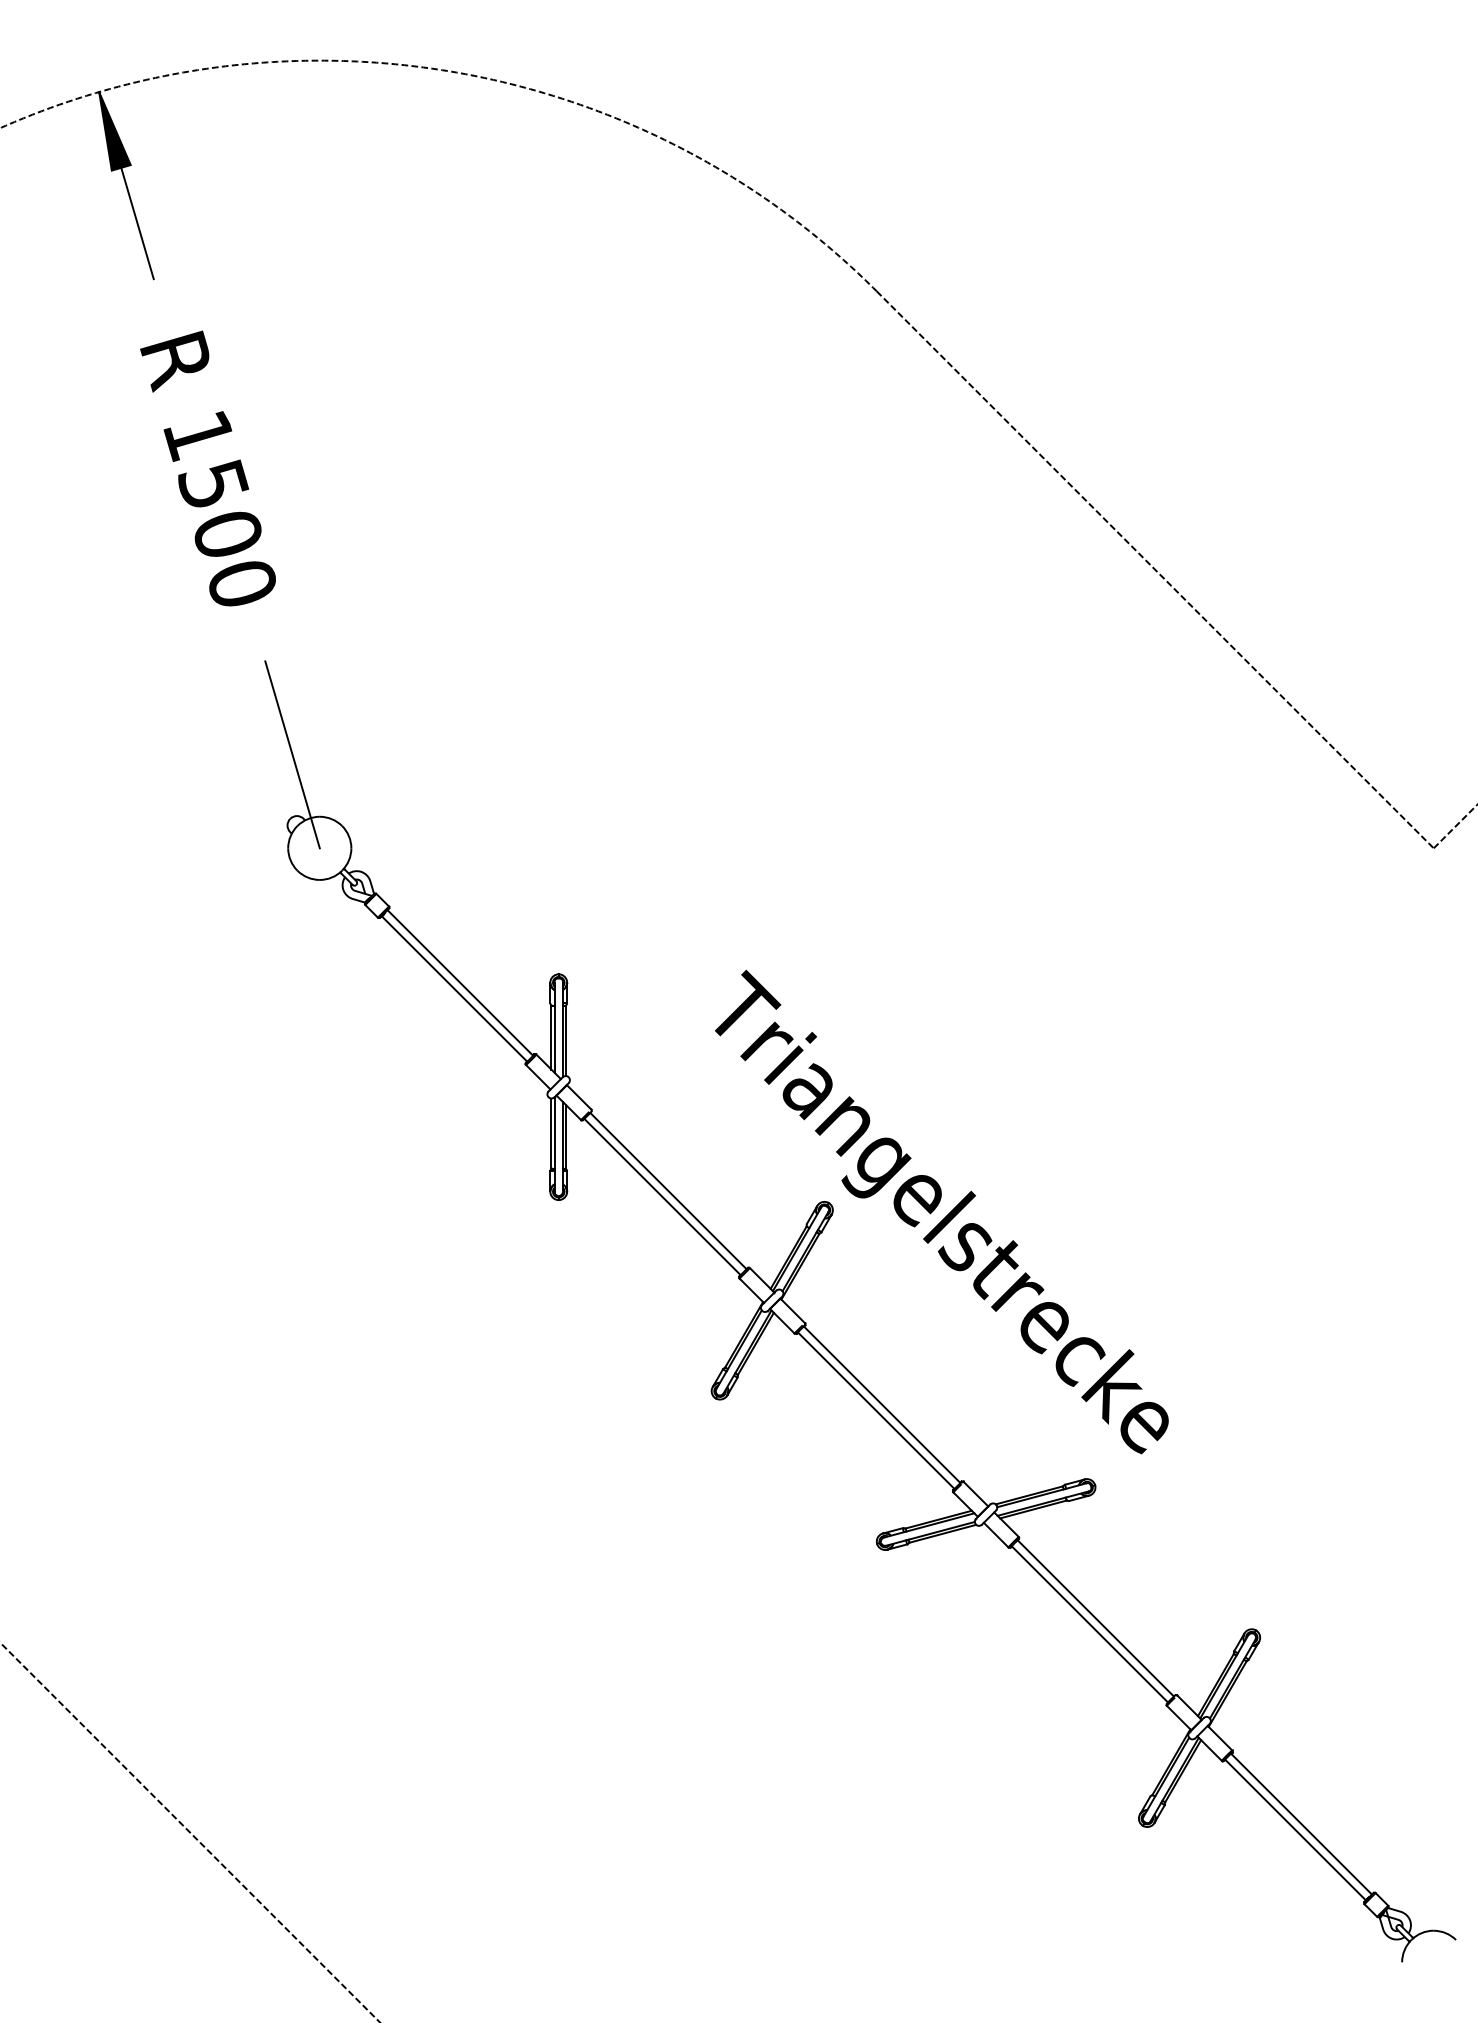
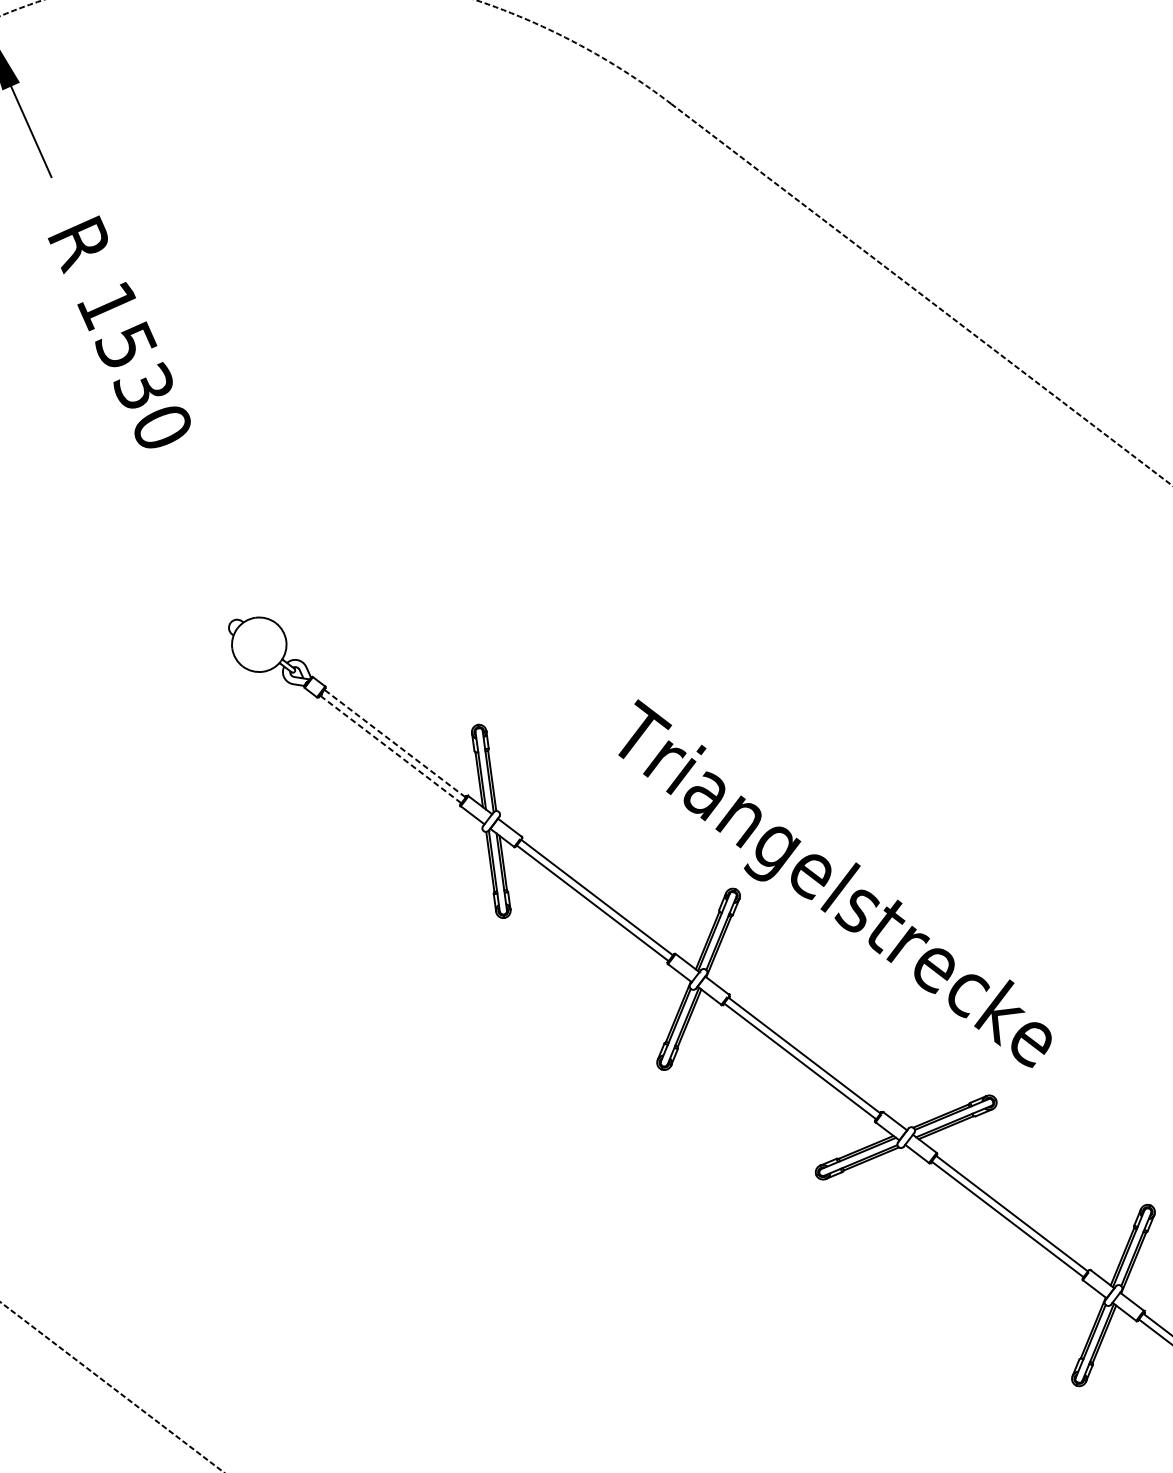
text: (227, 532) -> (143, 385), 1500 -> 1530
line: (292, 754) -> (225, 567), removed
line: (460, 982) -> (395, 743), solid -> dashed
line: (454, 988) -> (390, 749), solid -> dashed

